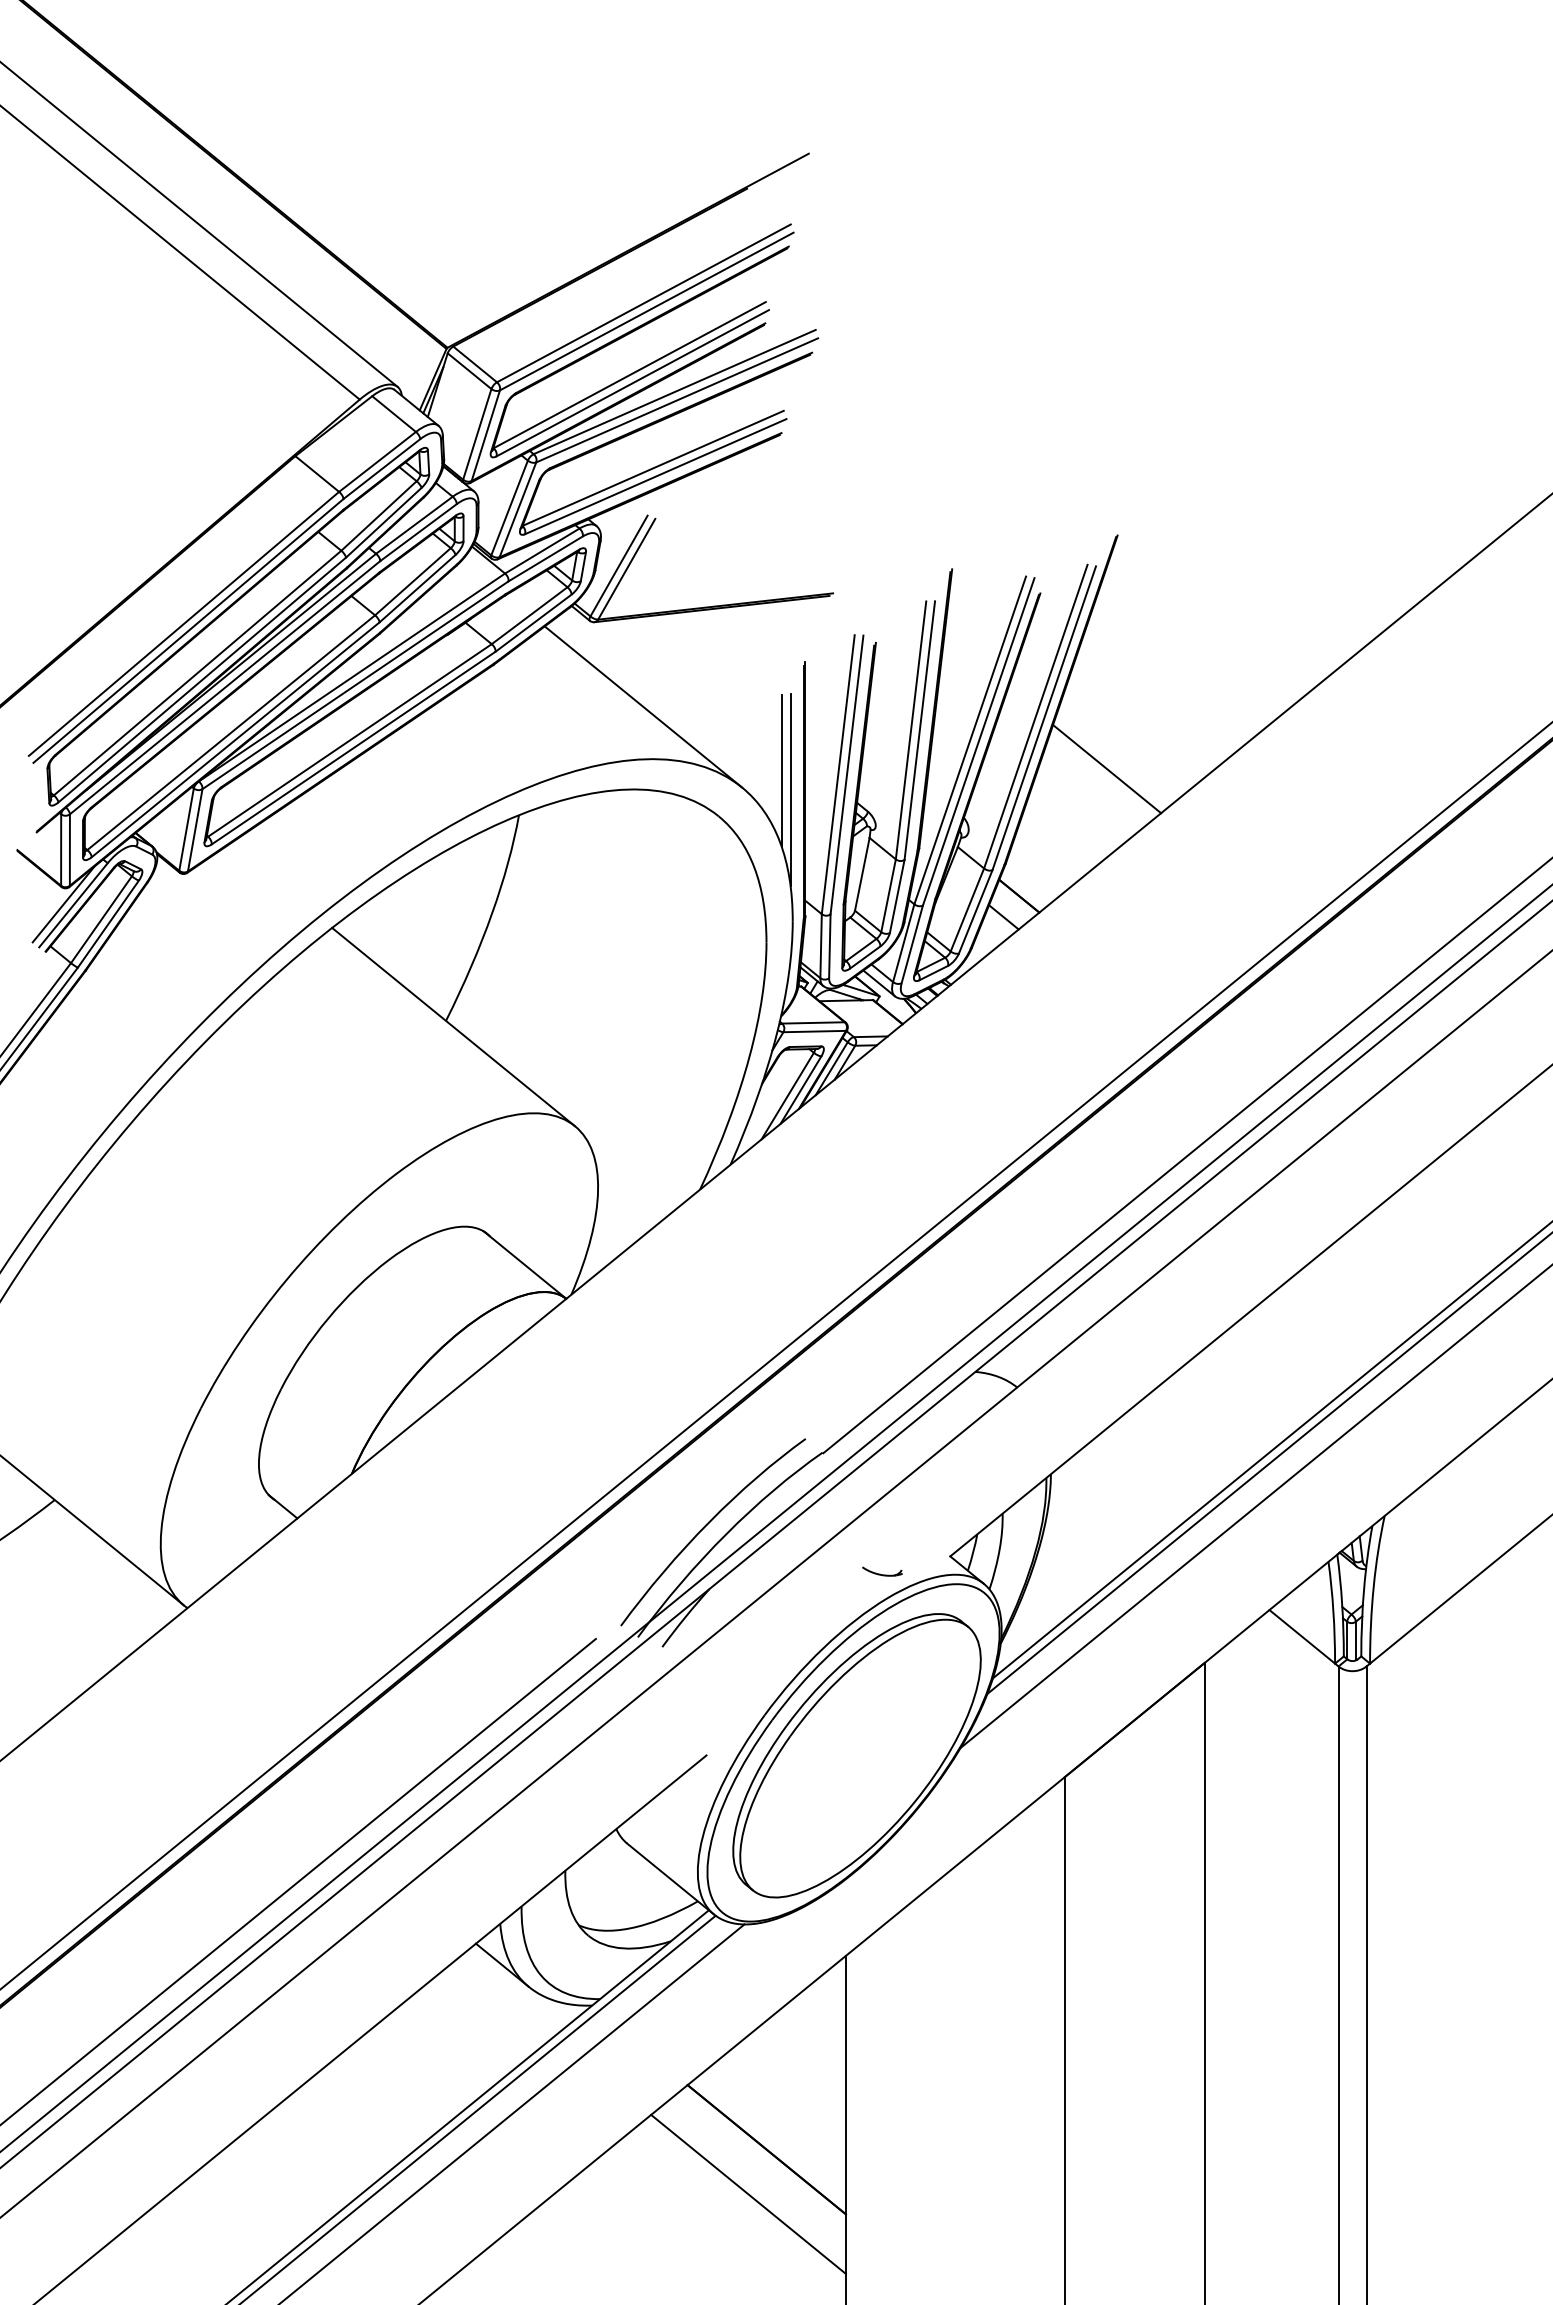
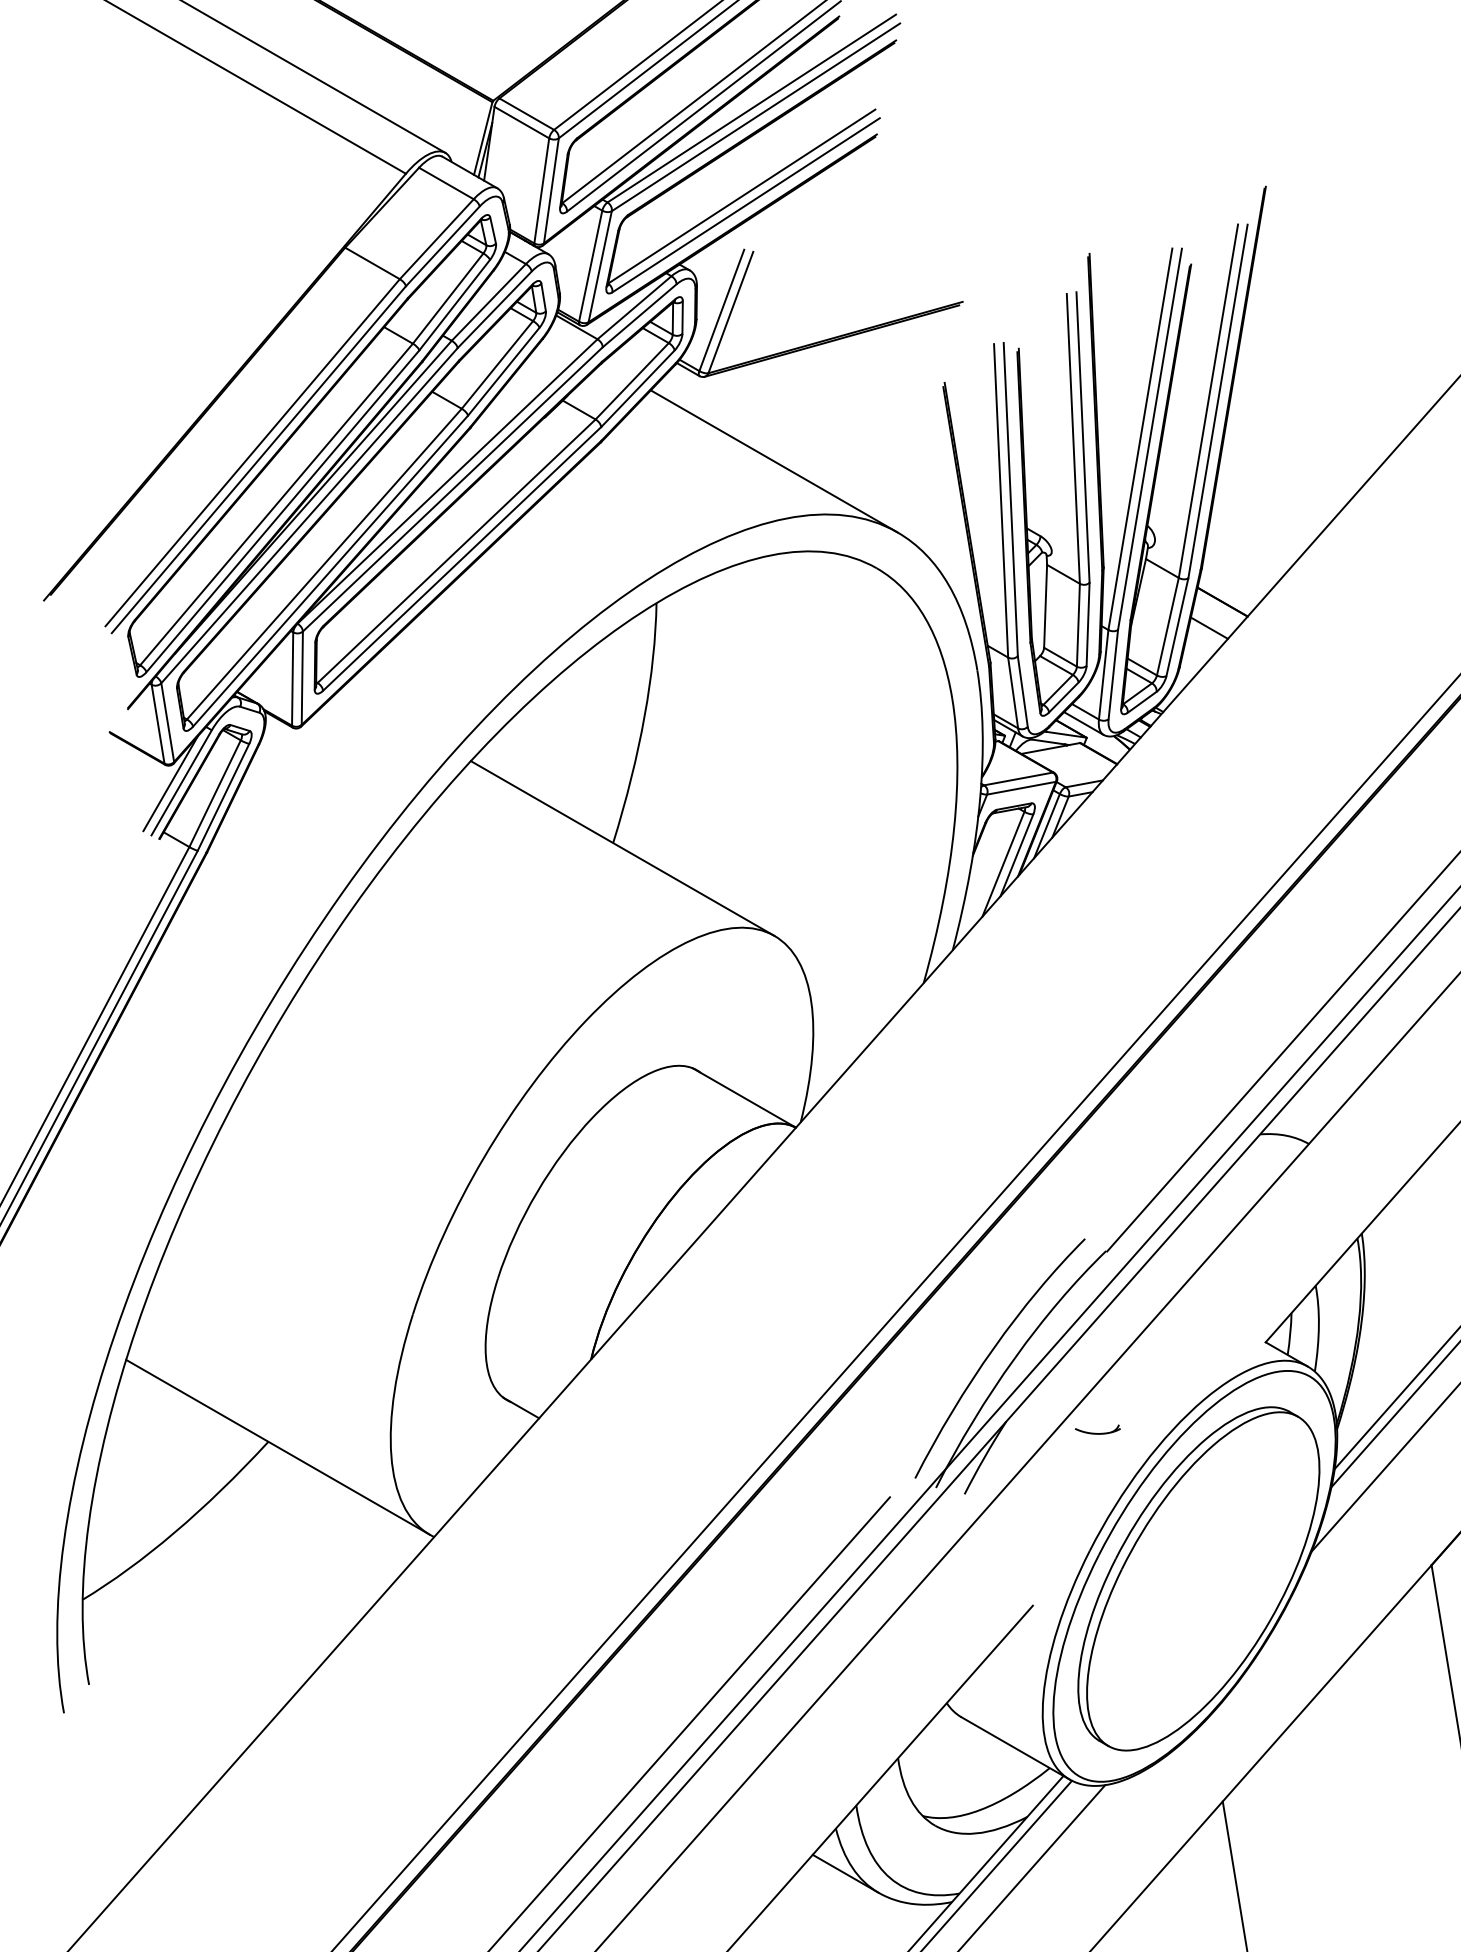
line: (1107, 769) -> (1296, 446), removed
line: (781, 771) -> (937, 507), removed
line: (790, 789) -> (951, 525), removed
part: (882, 1571) -> (1098, 1429), moved

